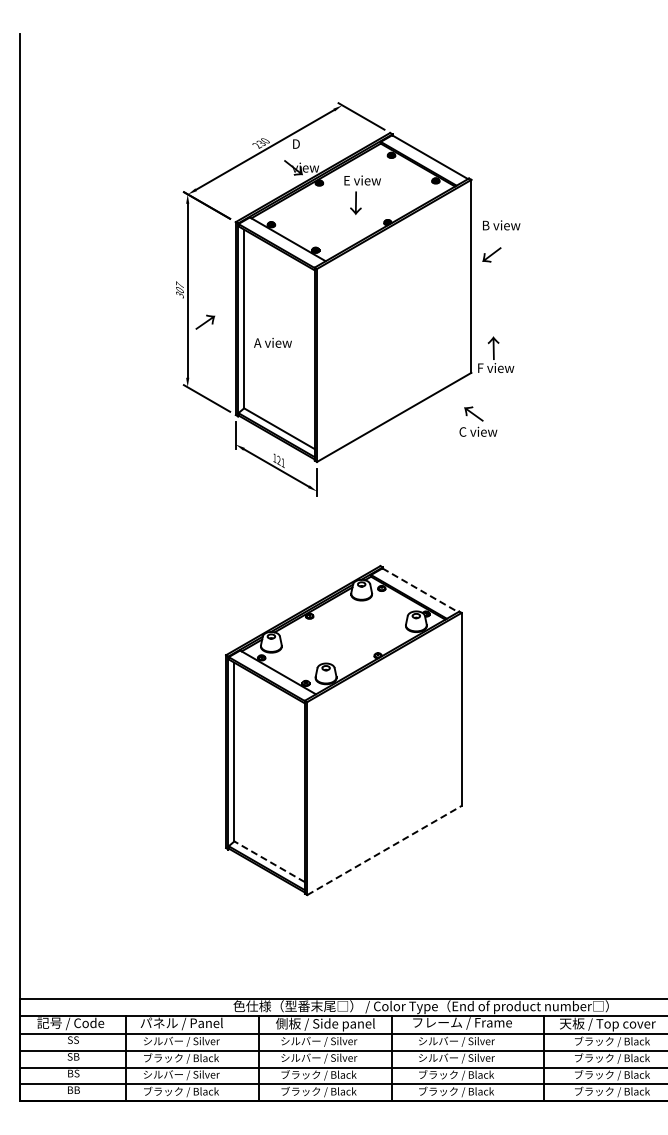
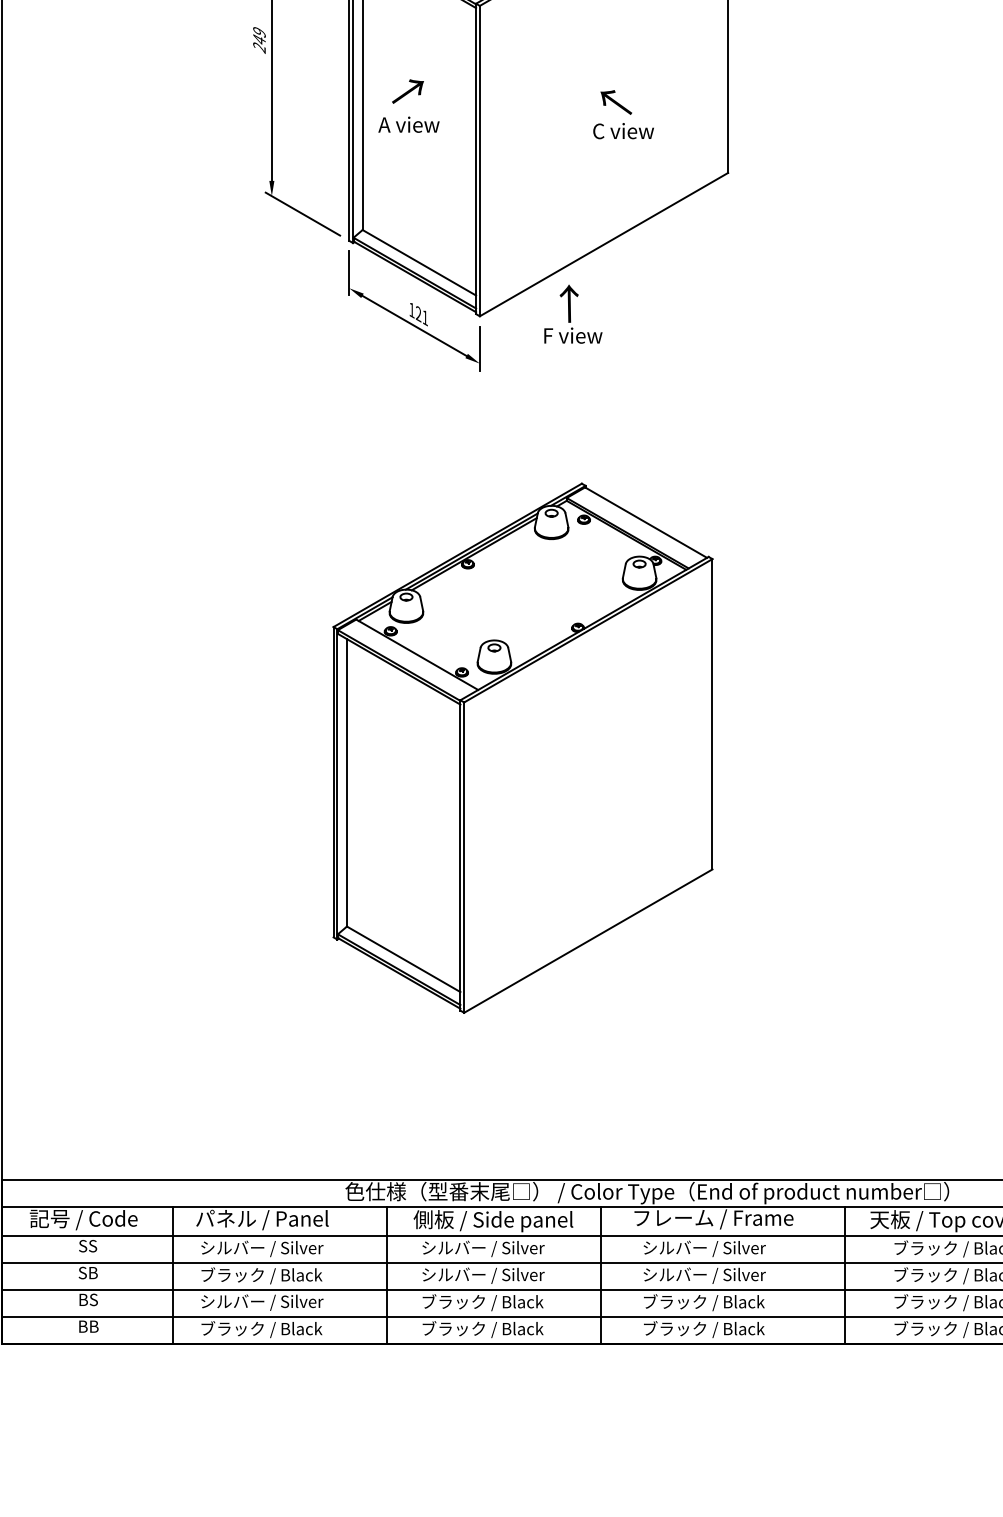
text: (179, 289) -> (258, 38), 307 -> 249
text: (205, 321) -> (408, 90), moved
text: (496, 354) -> (573, 313), moved
text: (478, 421) -> (623, 114), moved
line: (420, 590) -> (646, 522), dashed -> solid
line: (384, 850) -> (588, 941), dashed -> solid
line: (269, 861) -> (403, 958), dashed -> solid

